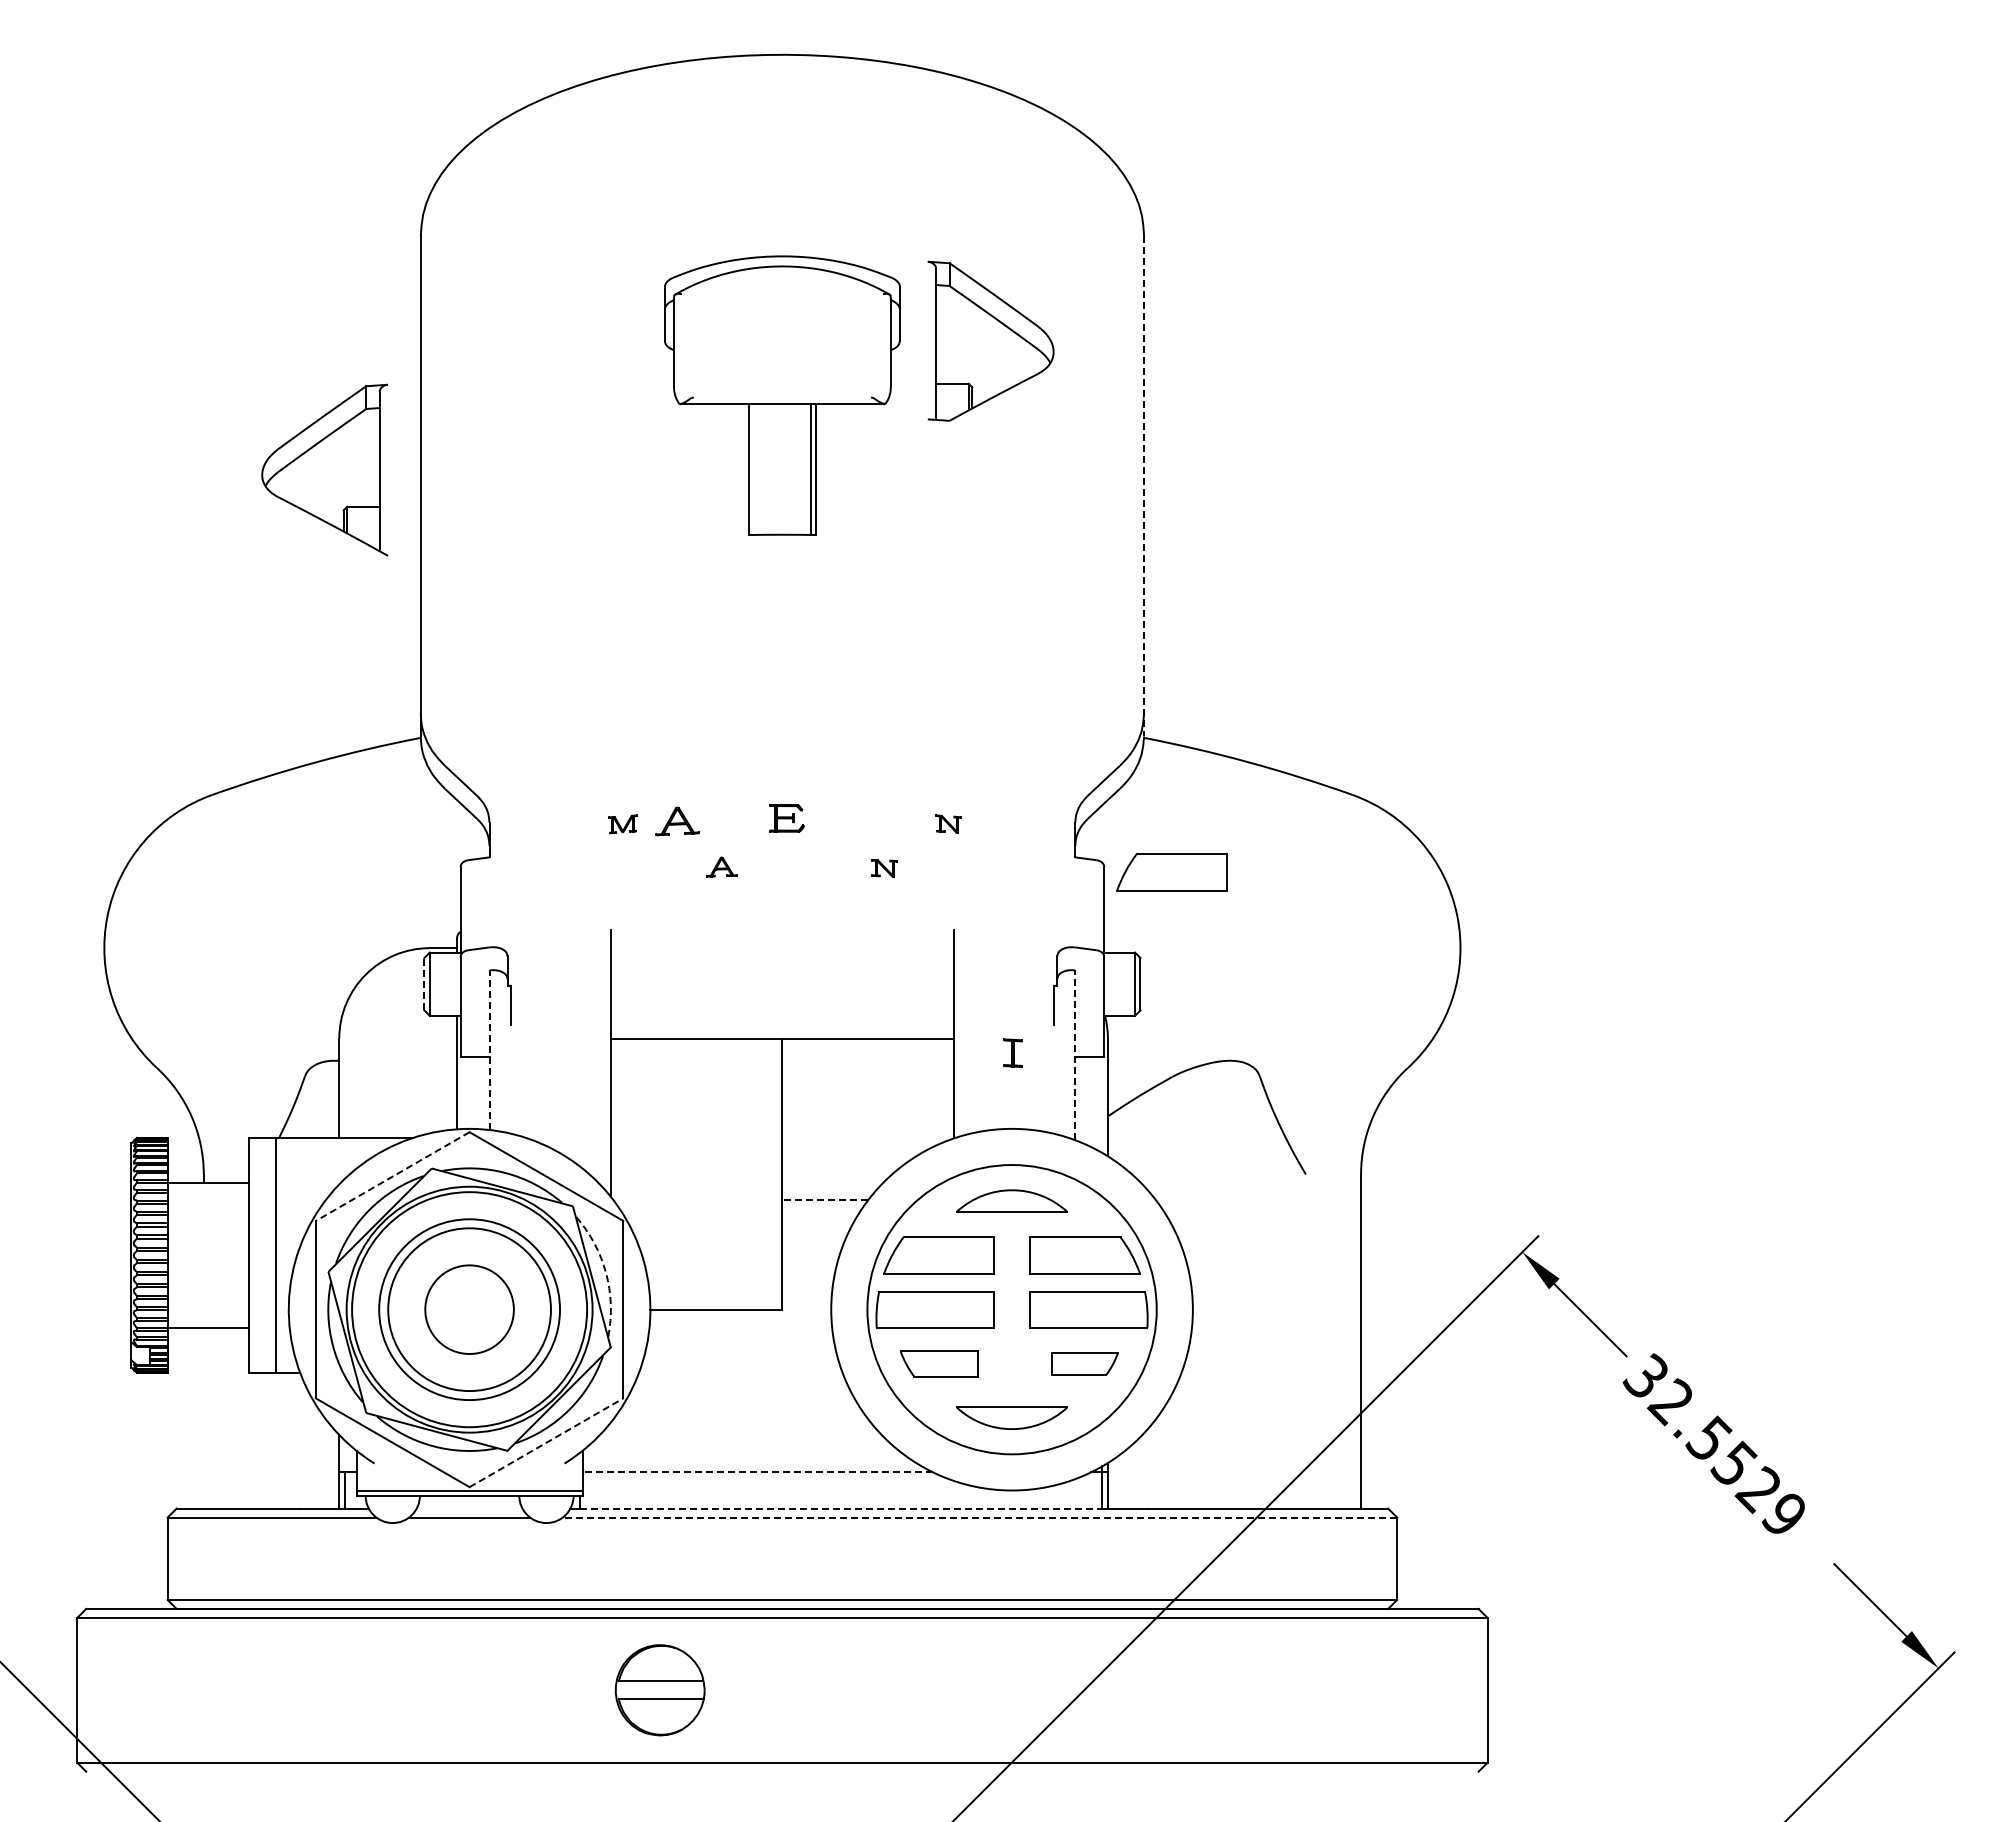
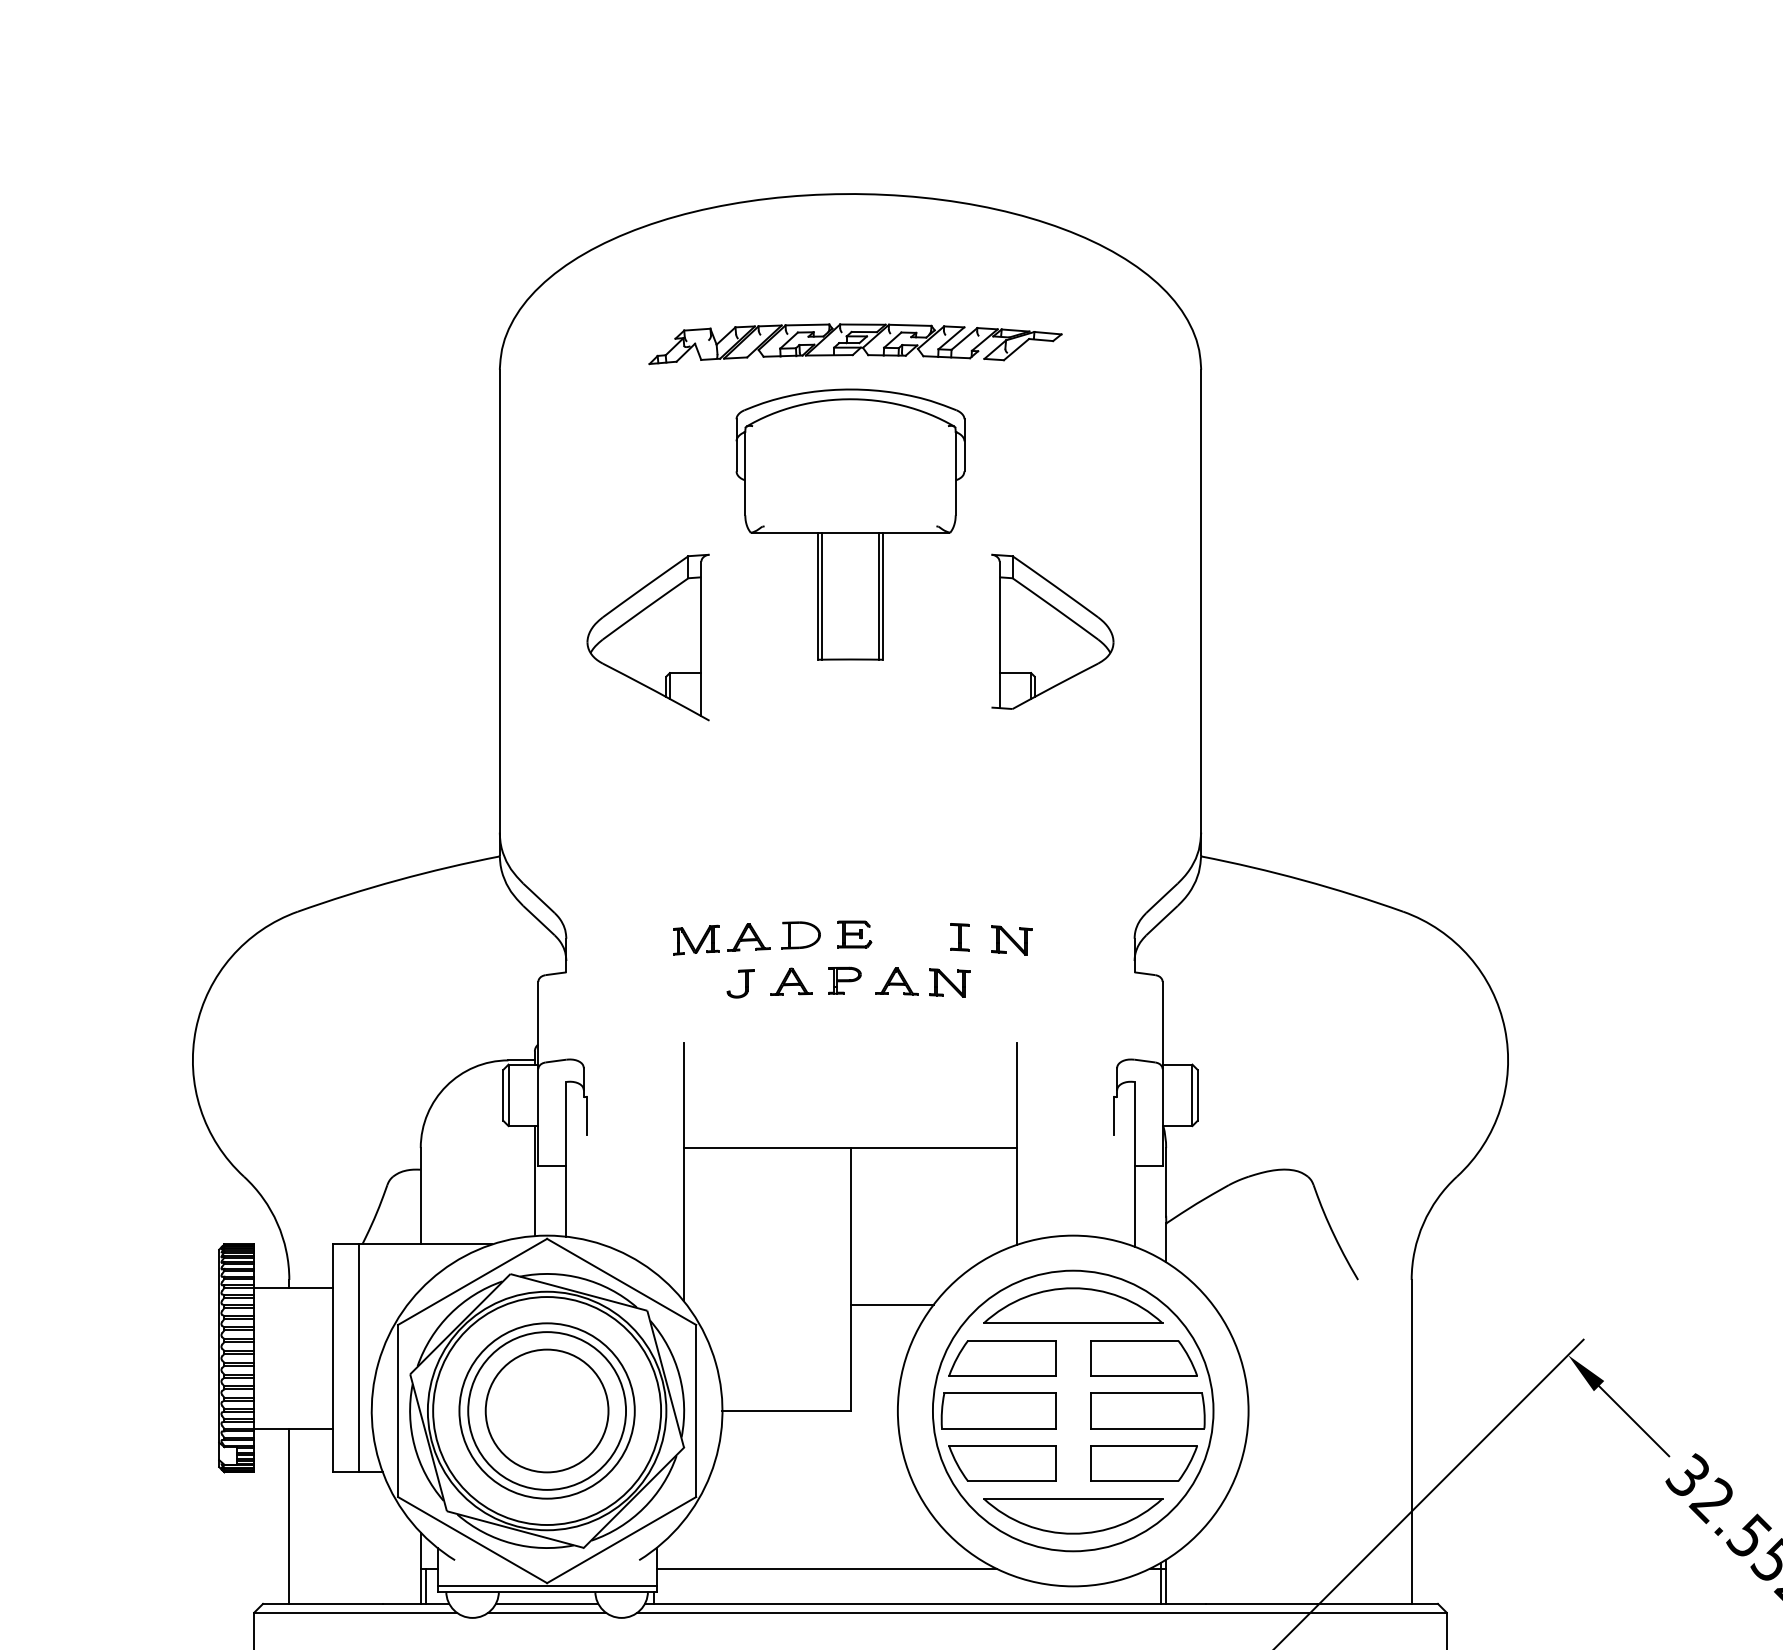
part: (787, 209) -> (855, 344), added
part: (990, 340) -> (1052, 631), moved
part: (324, 469) -> (647, 636), moved
line: (753, 469) -> (822, 596), added
line: (1144, 486) -> (1201, 612), dashed -> solid
part: (731, 818) -> (801, 934), added
part: (948, 823) -> (1011, 939), size x1.67
part: (622, 824) -> (695, 940), size x1.67
part: (776, 865) -> (844, 980), added
part: (721, 866) -> (791, 981), size x1.43
part: (830, 866) -> (897, 981), added
part: (884, 868) -> (949, 983), size x1.67
part: (668, 869) -> (740, 984), added
part: (1171, 872) -> (1227, 987), removed
line: (424, 983) -> (503, 1094), dashed -> solid
line: (489, 1050) -> (566, 1159), dashed -> solid
part: (1012, 1052) -> (959, 936), moved
line: (1075, 1055) -> (1134, 1164), dashed -> solid
line: (392, 1176) -> (472, 1281), dashed -> solid
line: (825, 1200) -> (892, 1305), dashed -> solid
part: (1011, 1200) -> (1072, 1305), size x1.67
arc: (606, 1273) -> (679, 1375), dashed -> solid
circle: (469, 1309) -> (547, 1410), size x1.43
part: (938, 1363) -> (1001, 1463), size x1.43
part: (1084, 1363) -> (1143, 1463), size x1.67
line: (203, 1417) -> (289, 1515), added
part: (1011, 1418) -> (1072, 1516), size x1.67
line: (546, 1442) -> (621, 1539), dashed -> solid
line: (757, 1472) -> (826, 1568), dashed -> solid
line: (469, 1508) -> (547, 1603), added
line: (841, 1508) -> (907, 1603), dashed -> solid
line: (979, 1517) -> (1041, 1612), dashed -> solid

